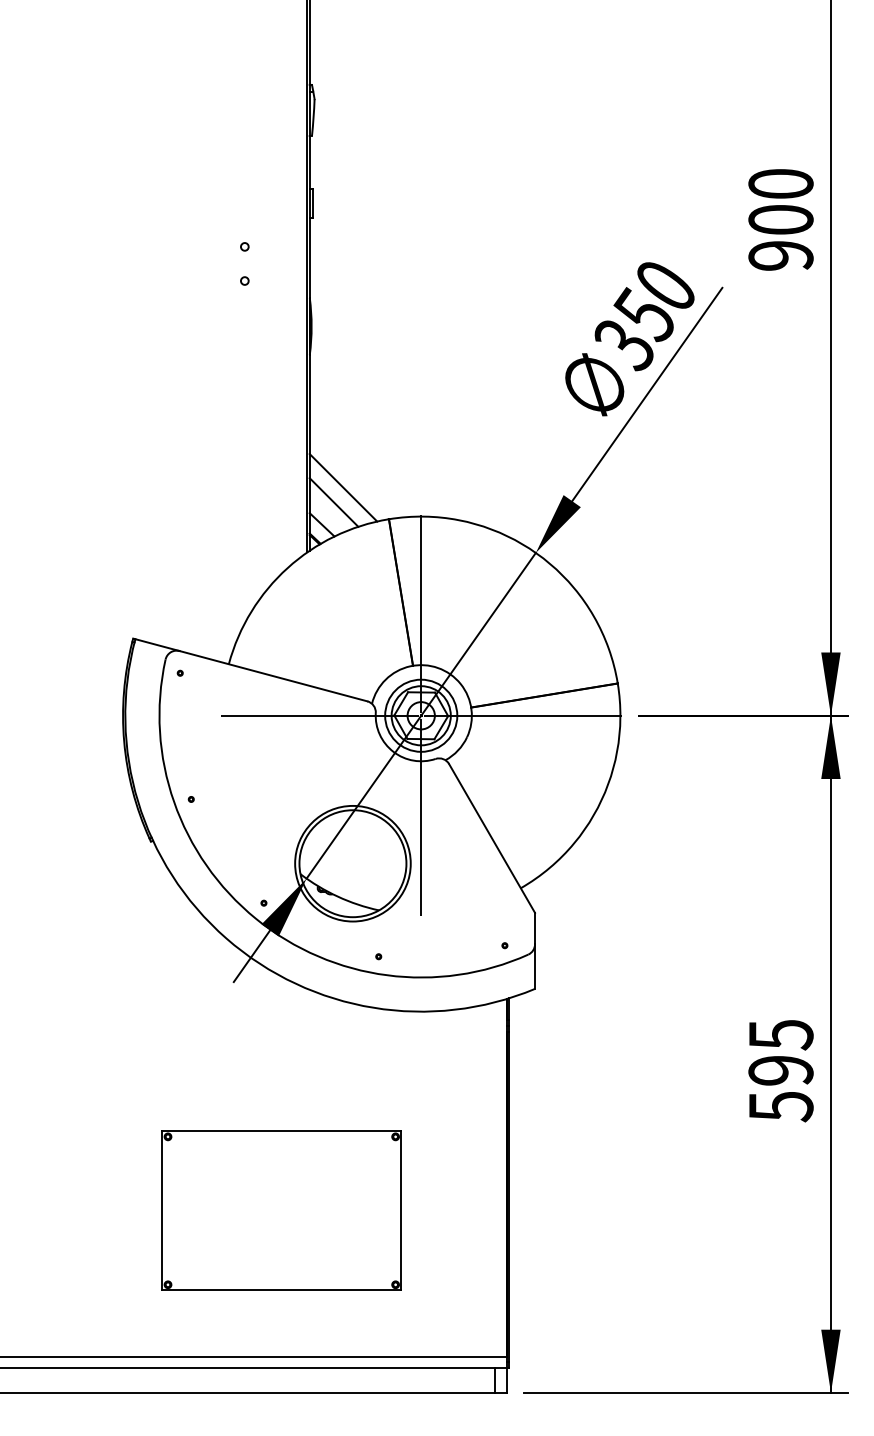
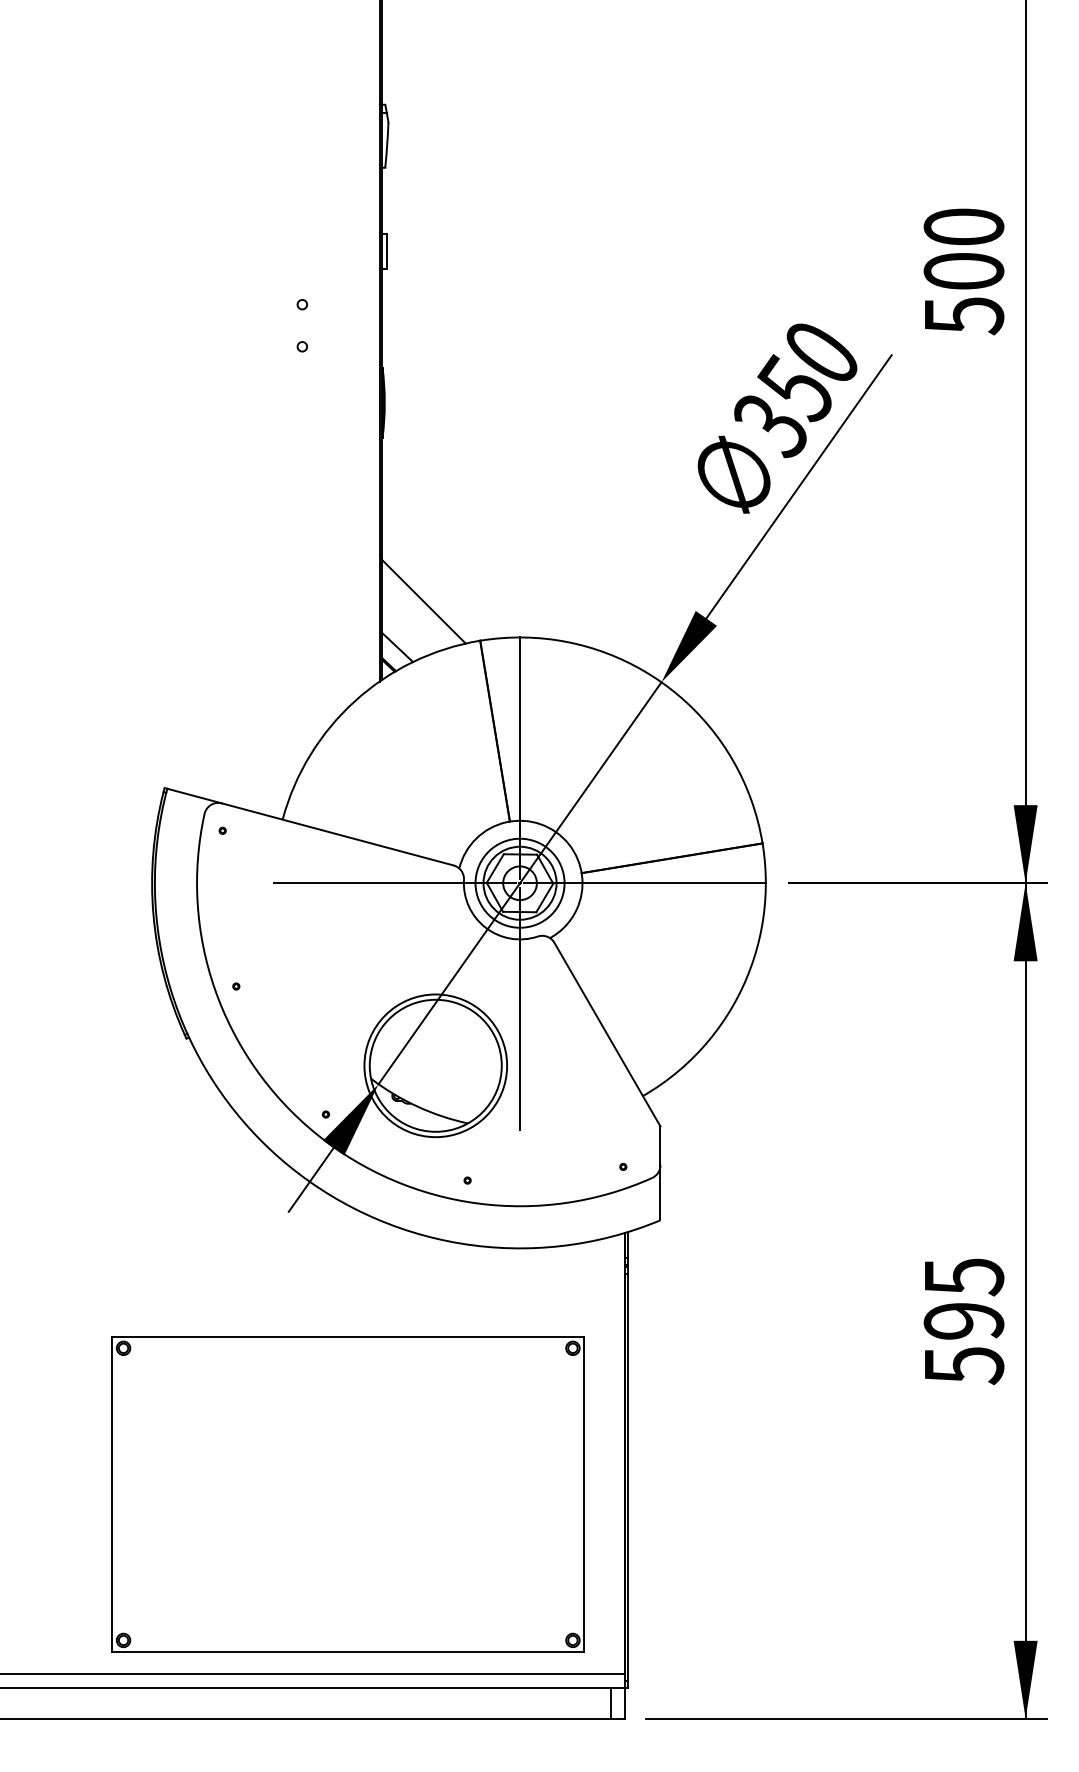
text: (780, 256) -> (963, 316), 900 -> 500
line: (333, 502) -> (411, 620), removed
part: (281, 1210) -> (347, 1493), size x1.6

